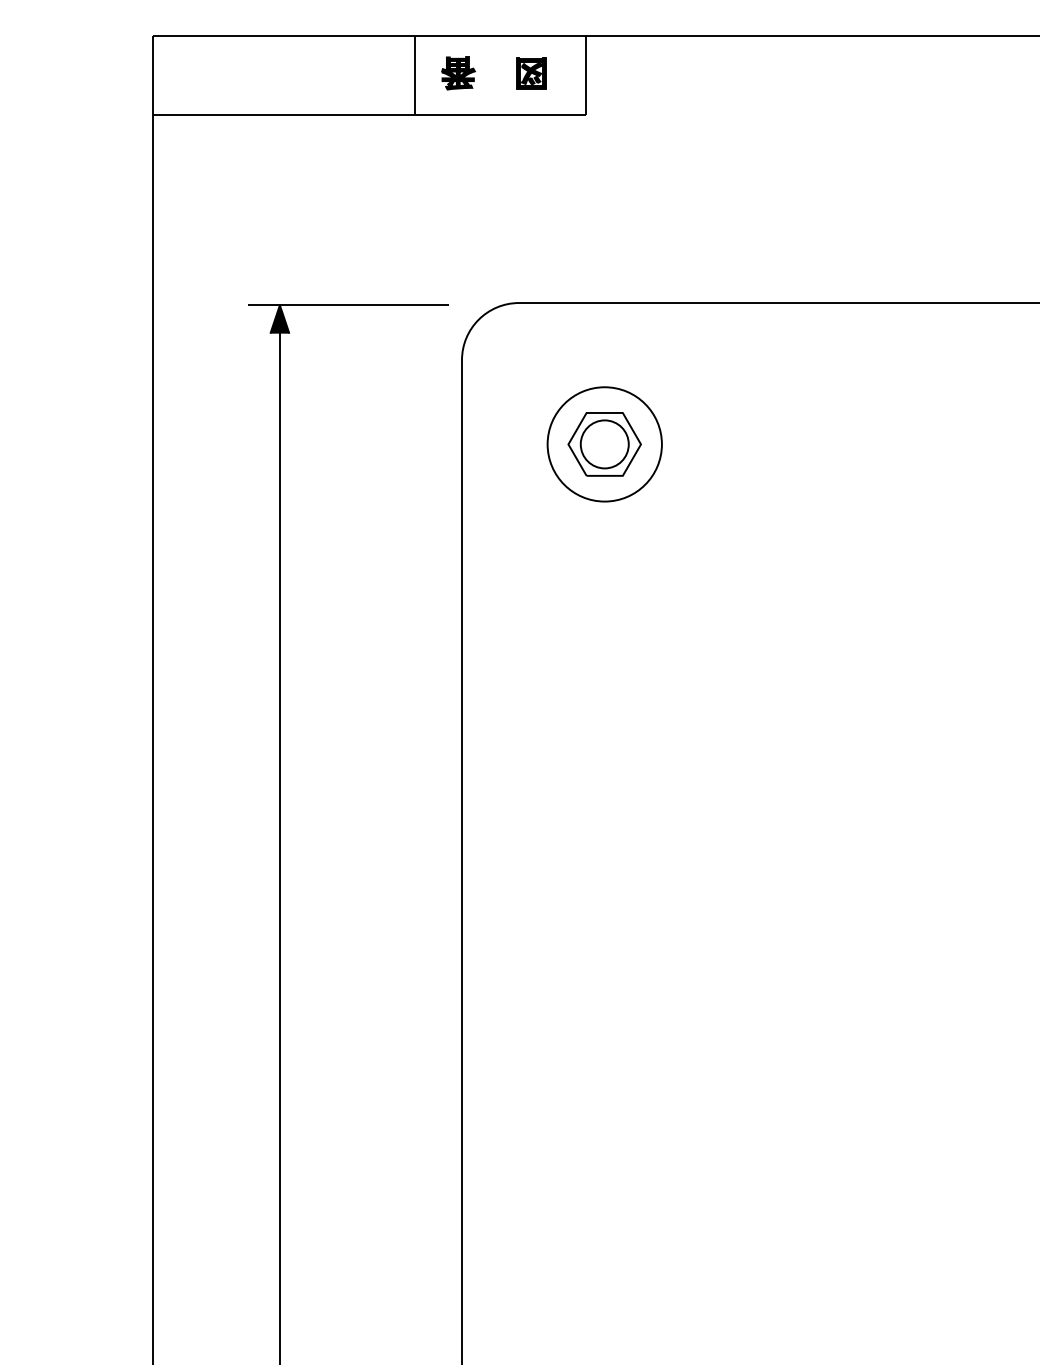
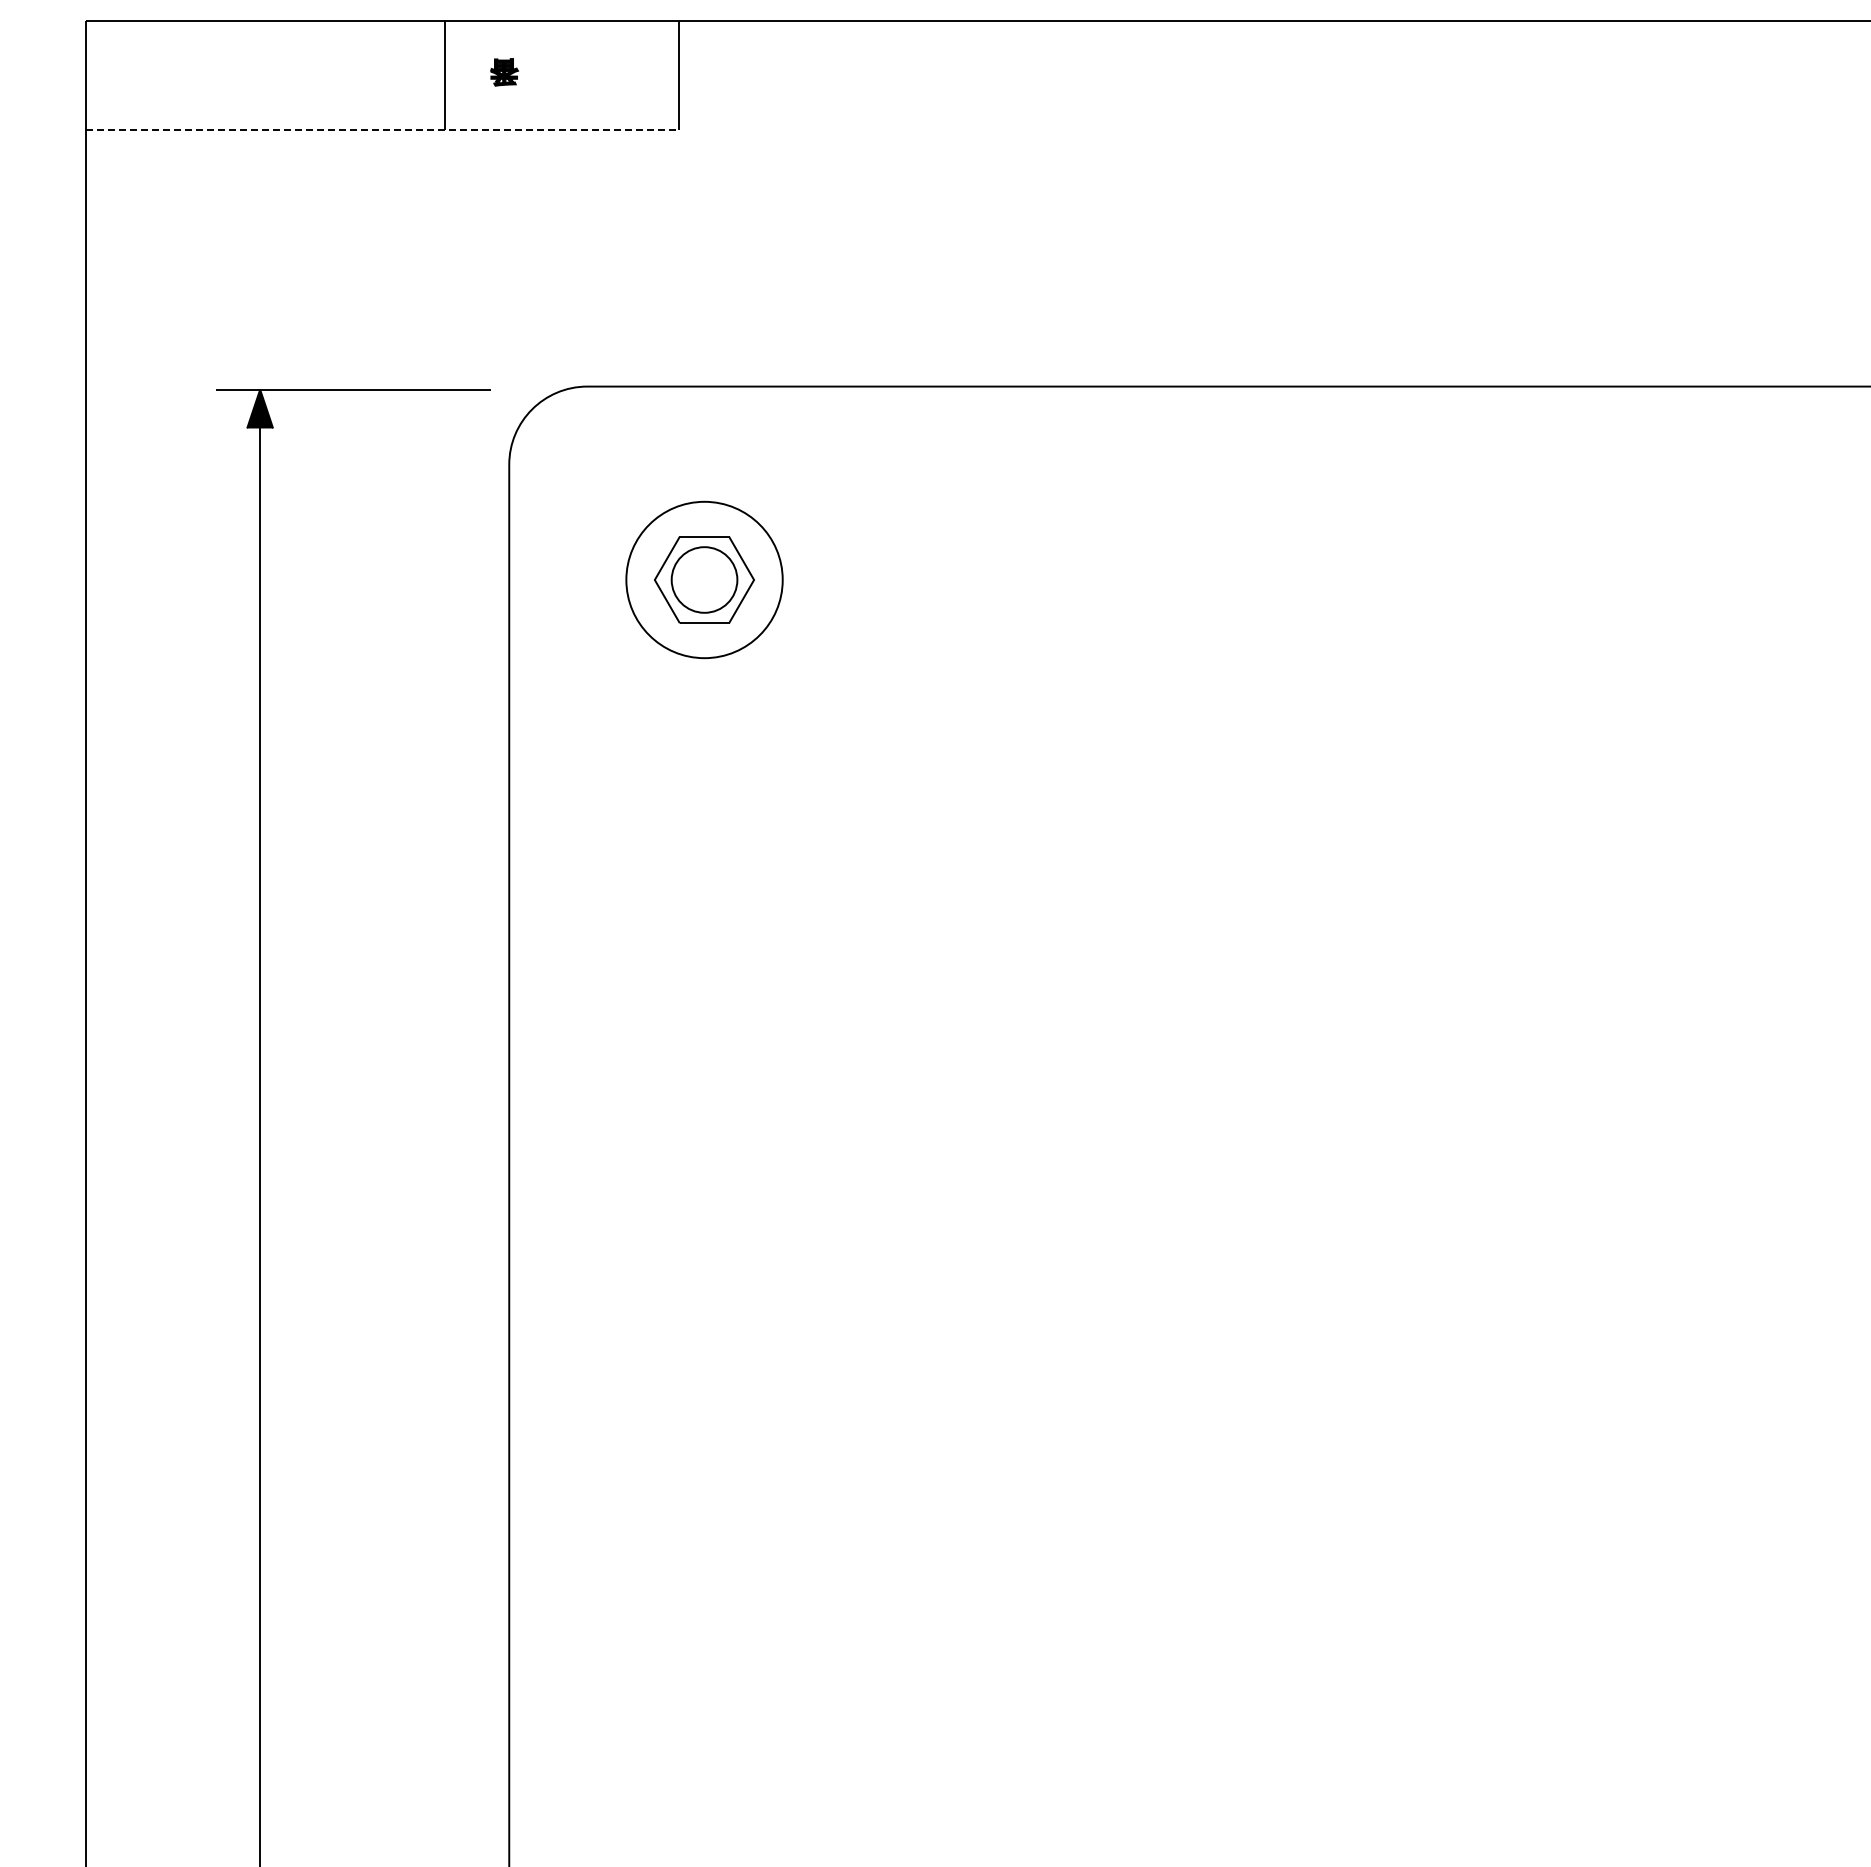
part: (531, 72) -> (604, 71), removed
part: (458, 73) -> (504, 72), size x0.6
line: (369, 115) -> (382, 129), solid -> dashed

